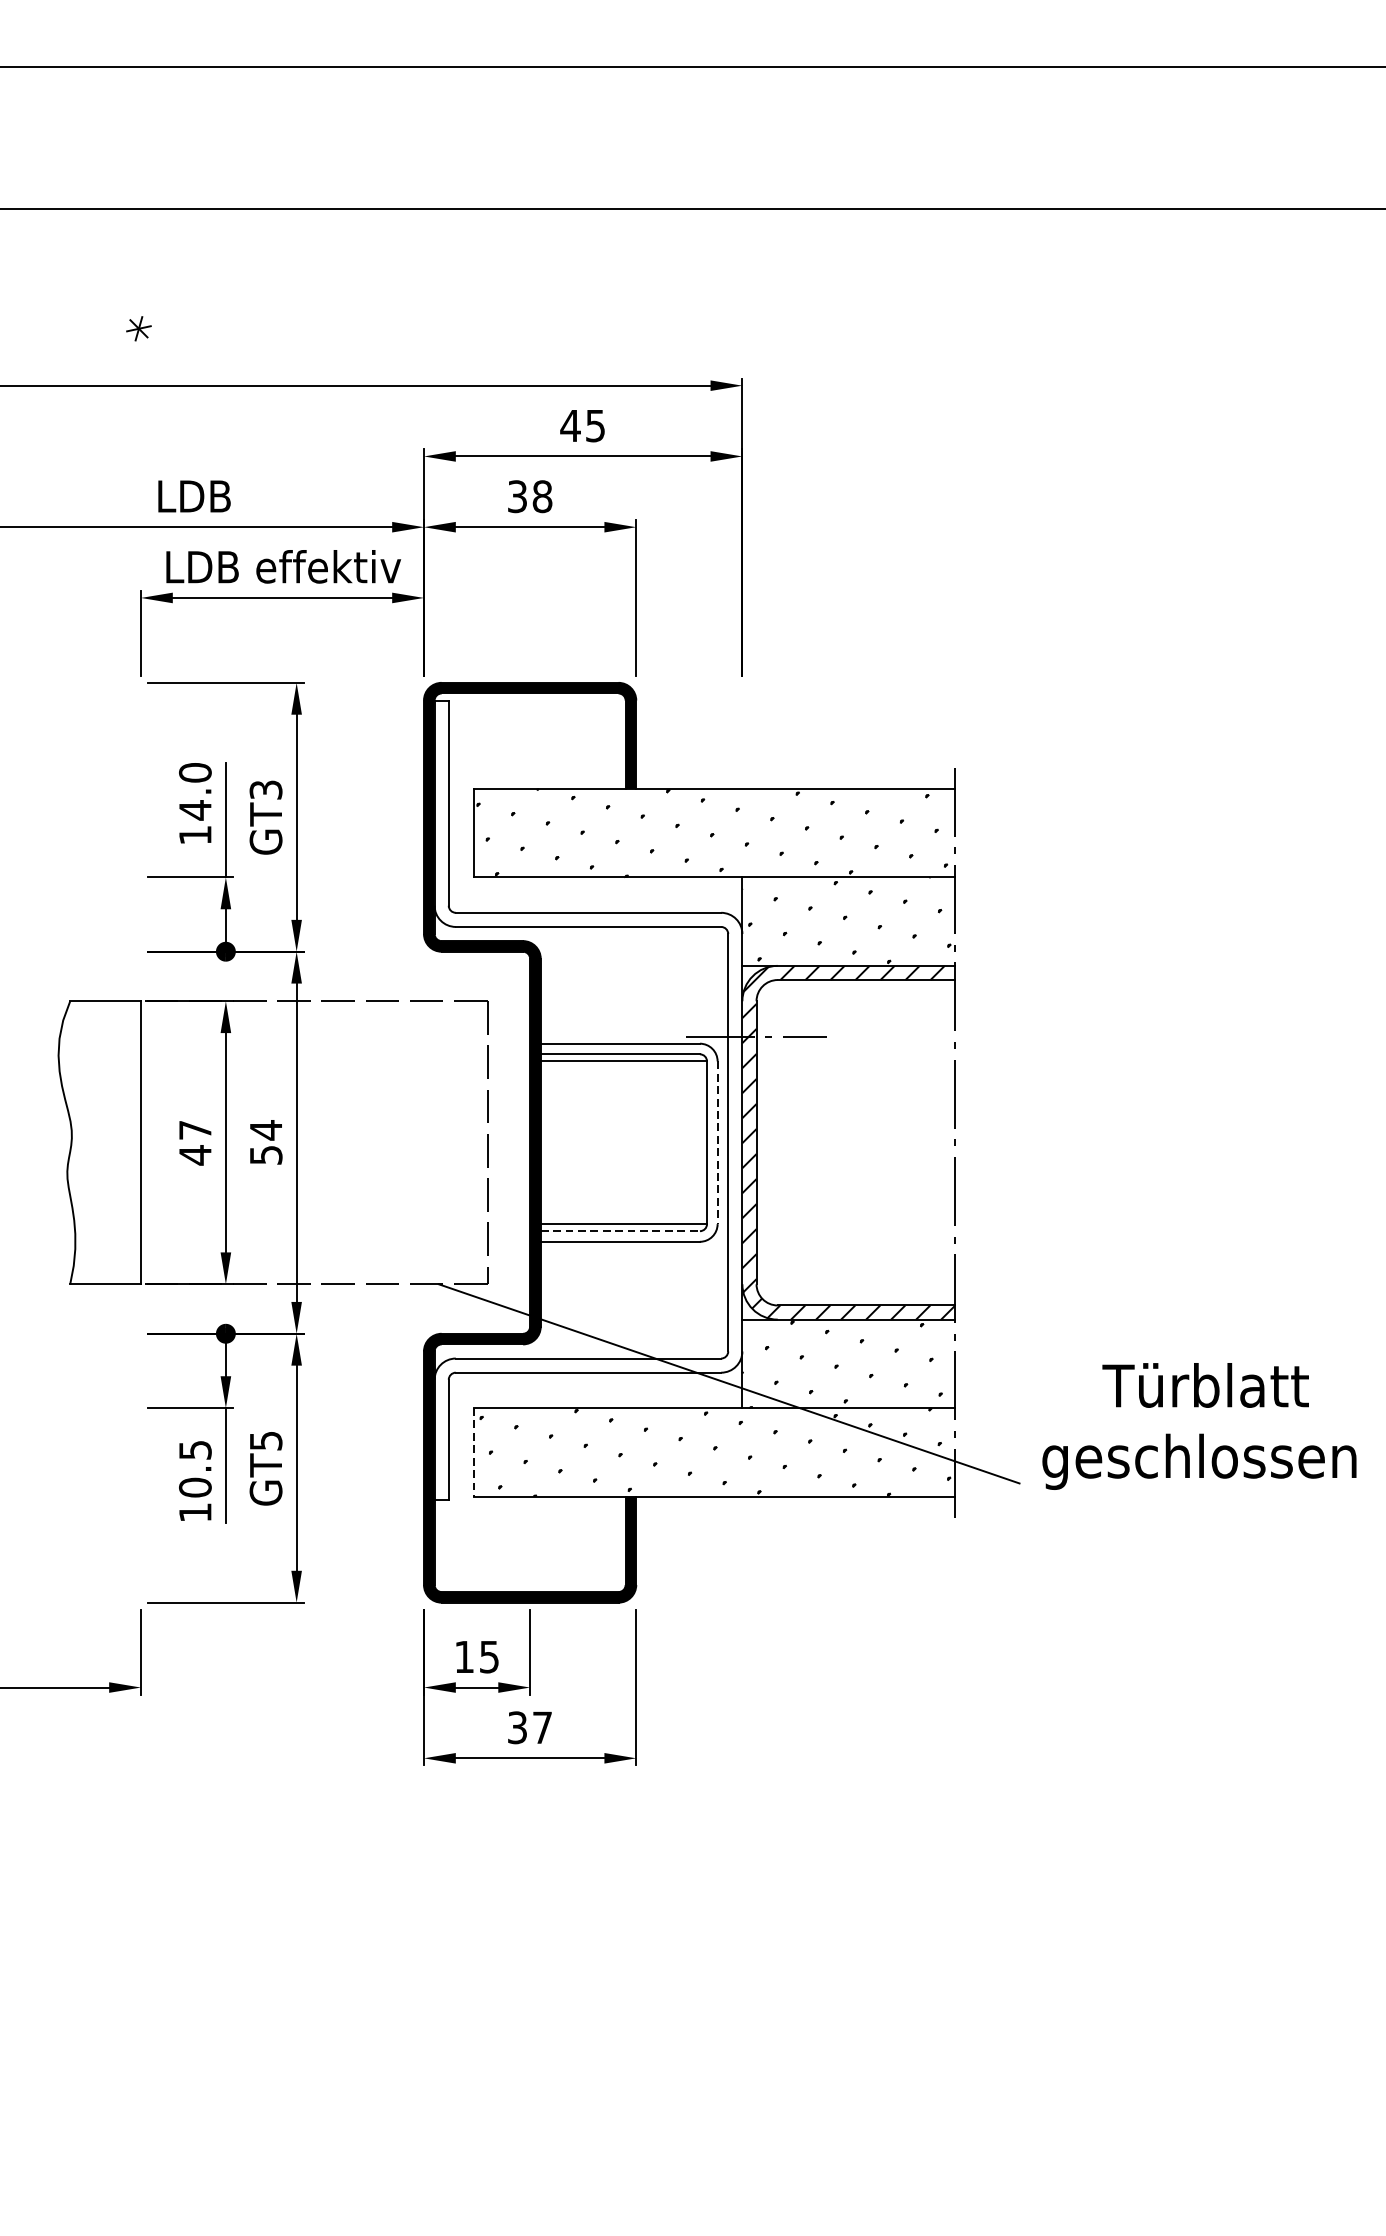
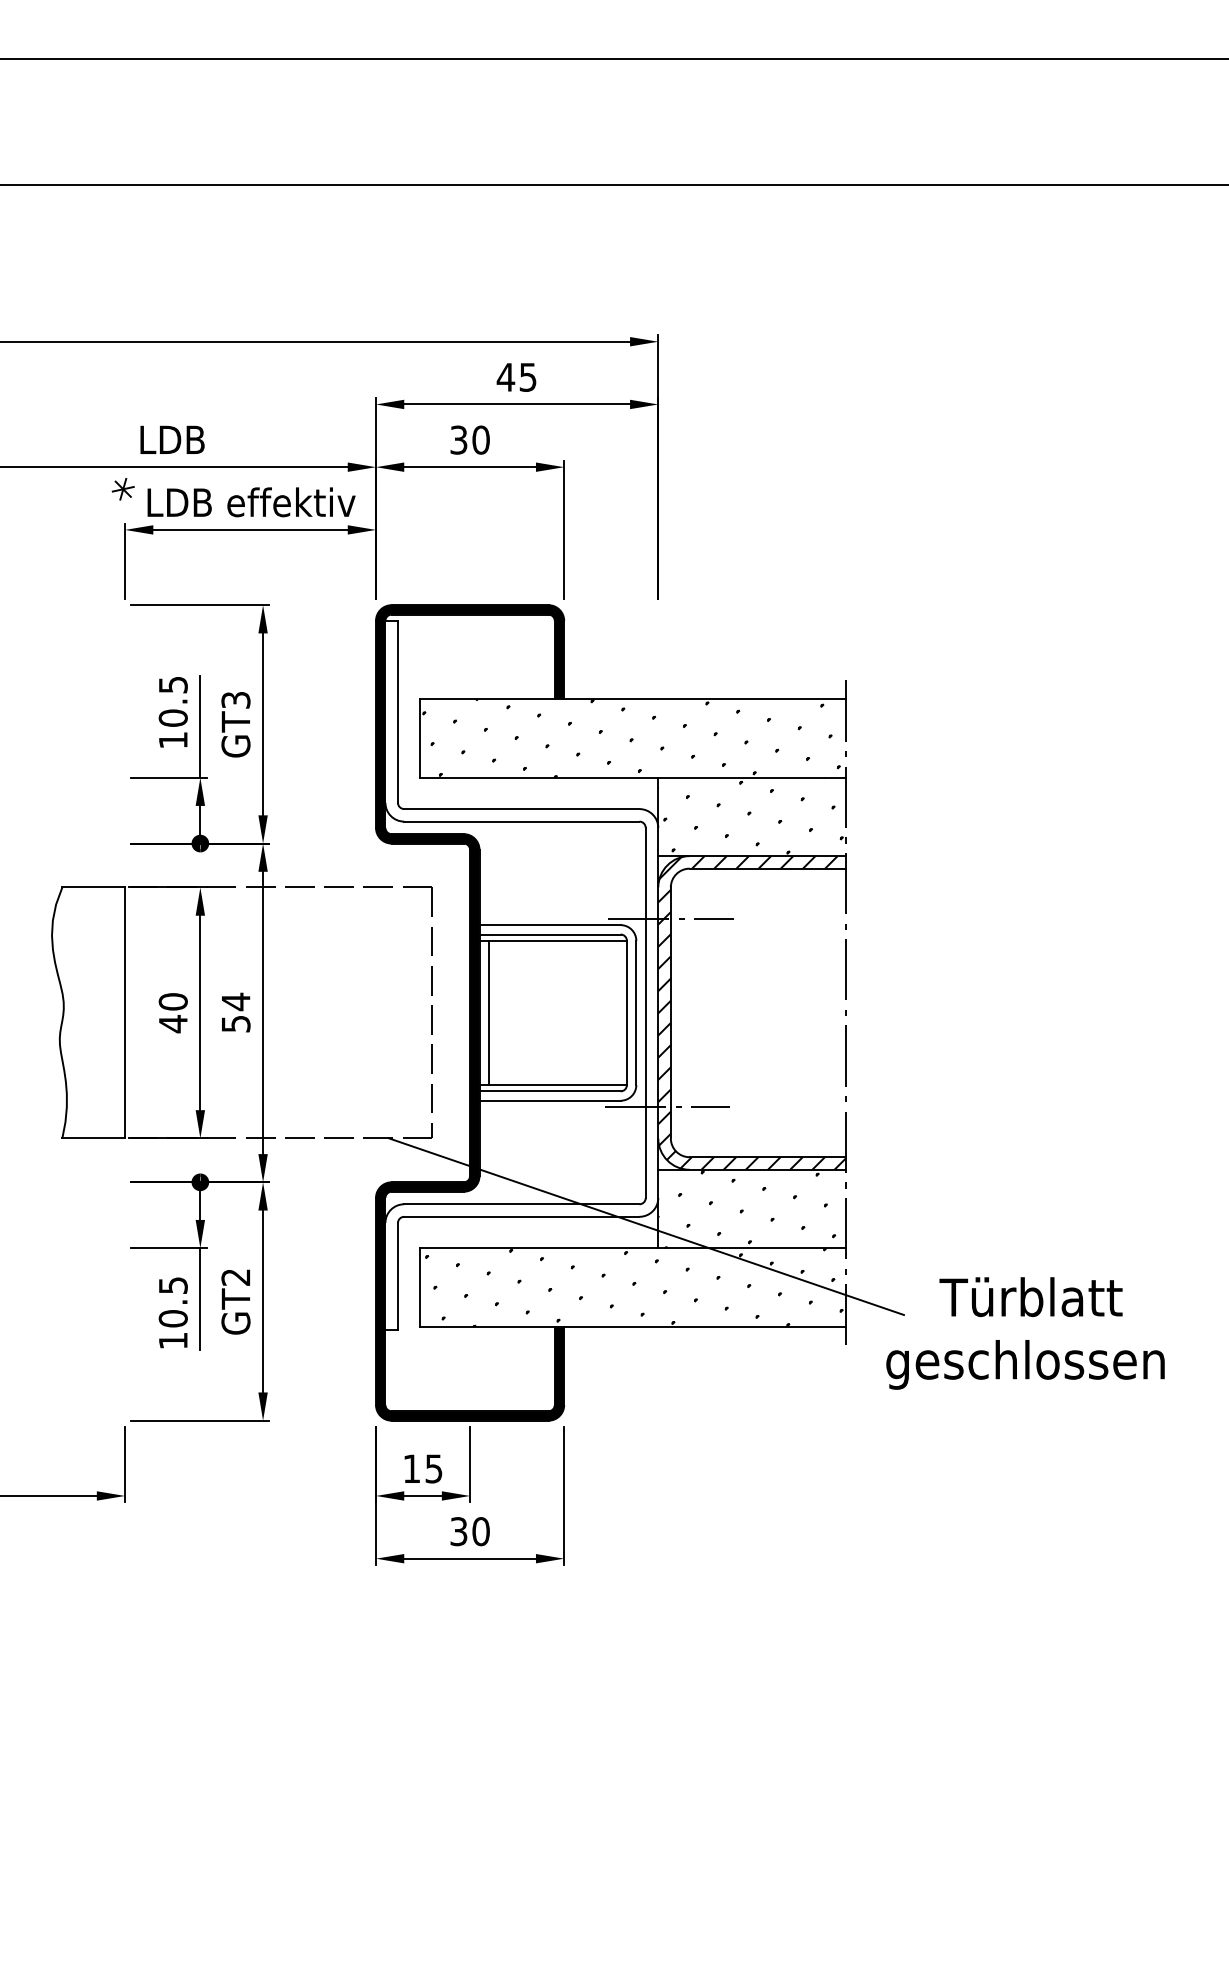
part: (138, 329) -> (122, 489), moved
text: (541, 497) -> (480, 440), 38 -> 30
text: (194, 791) -> (172, 701), 14.0 -> 10.5
text: (194, 1129) -> (172, 1001), 47 -> 40
line: (550, 1142) -> (488, 1012), added
line: (717, 1143) -> (636, 1013), dashed -> solid
line: (620, 1231) -> (550, 1091), dashed -> solid
line: (752, 1249) -> (667, 1107), added
text: (1199, 1426) -> (1025, 1333), moved
text: (265, 1441) -> (235, 1277), GT5 -> GT2
line: (473, 1452) -> (419, 1287), dashed -> solid
text: (541, 1727) -> (480, 1531), 37 -> 30

